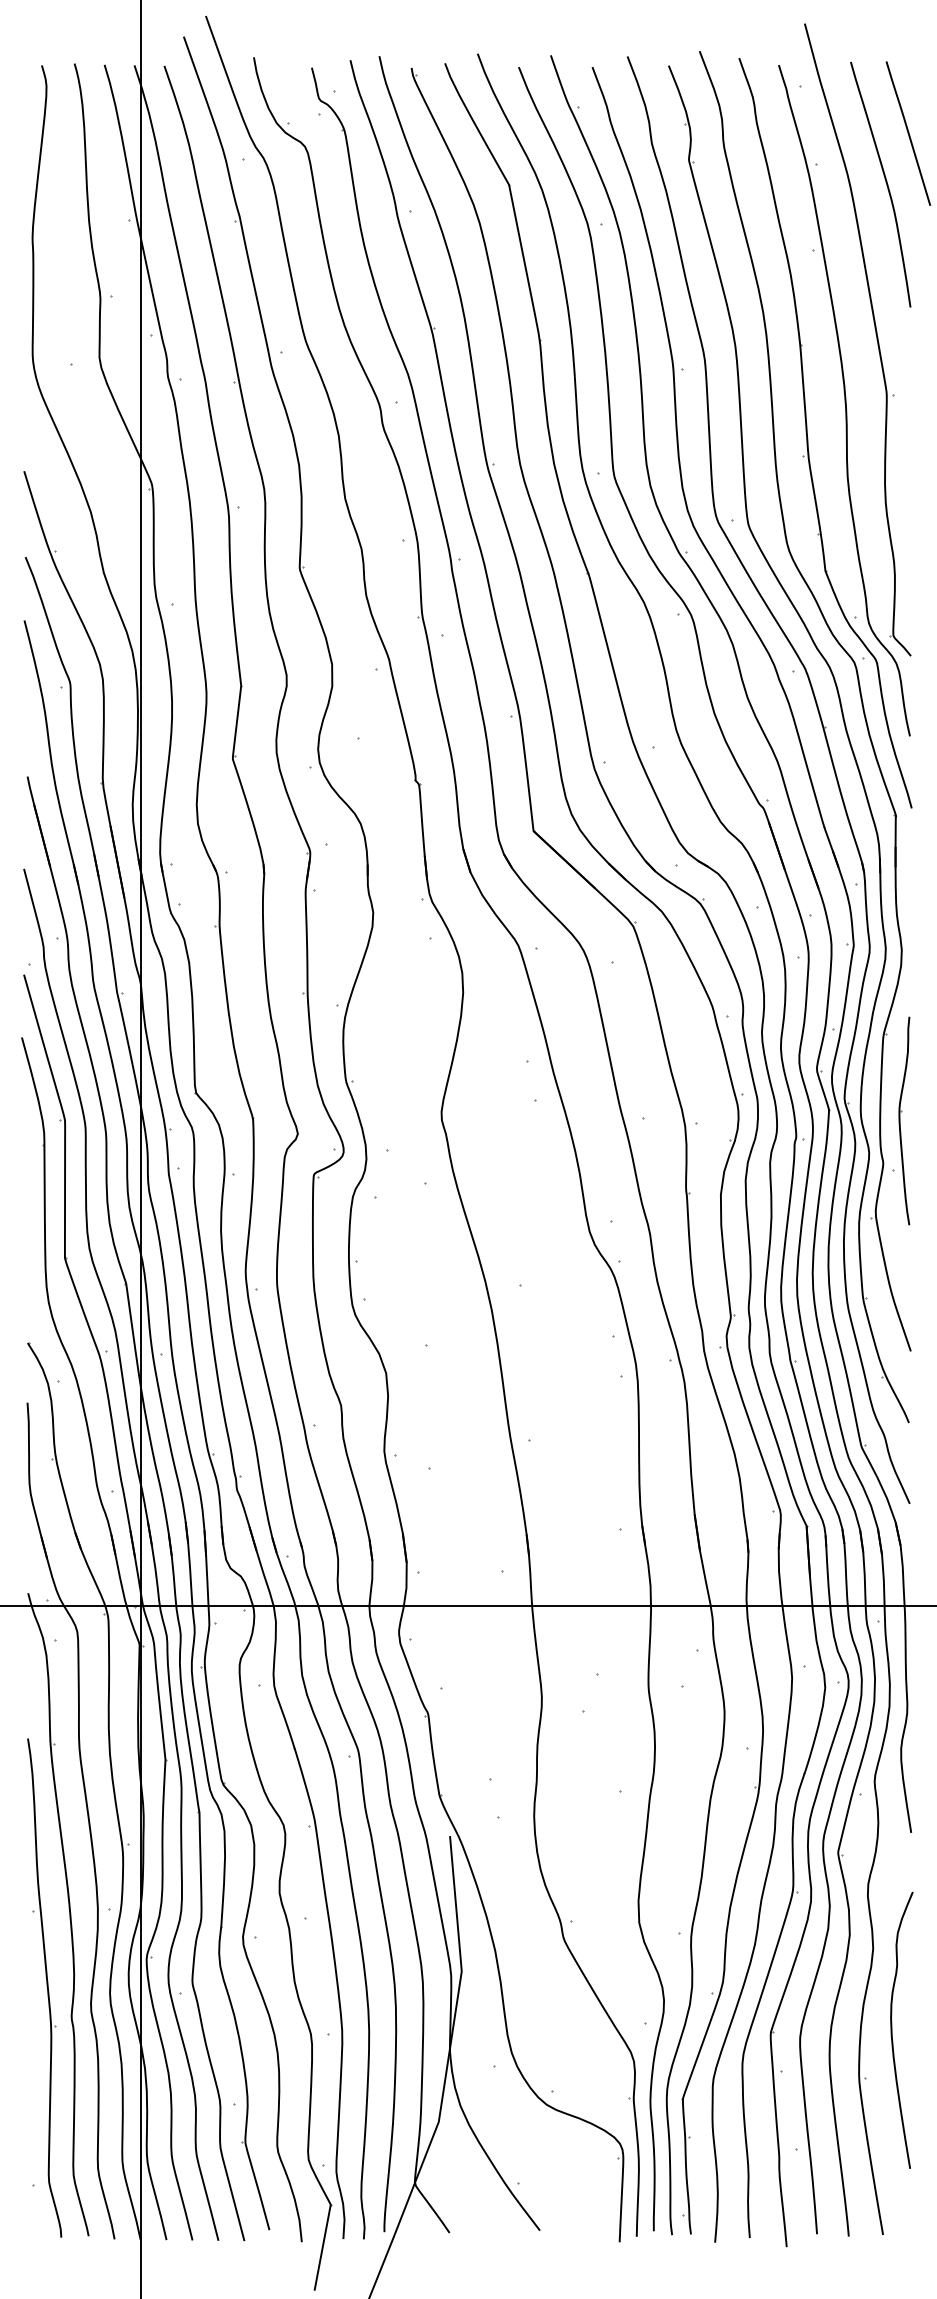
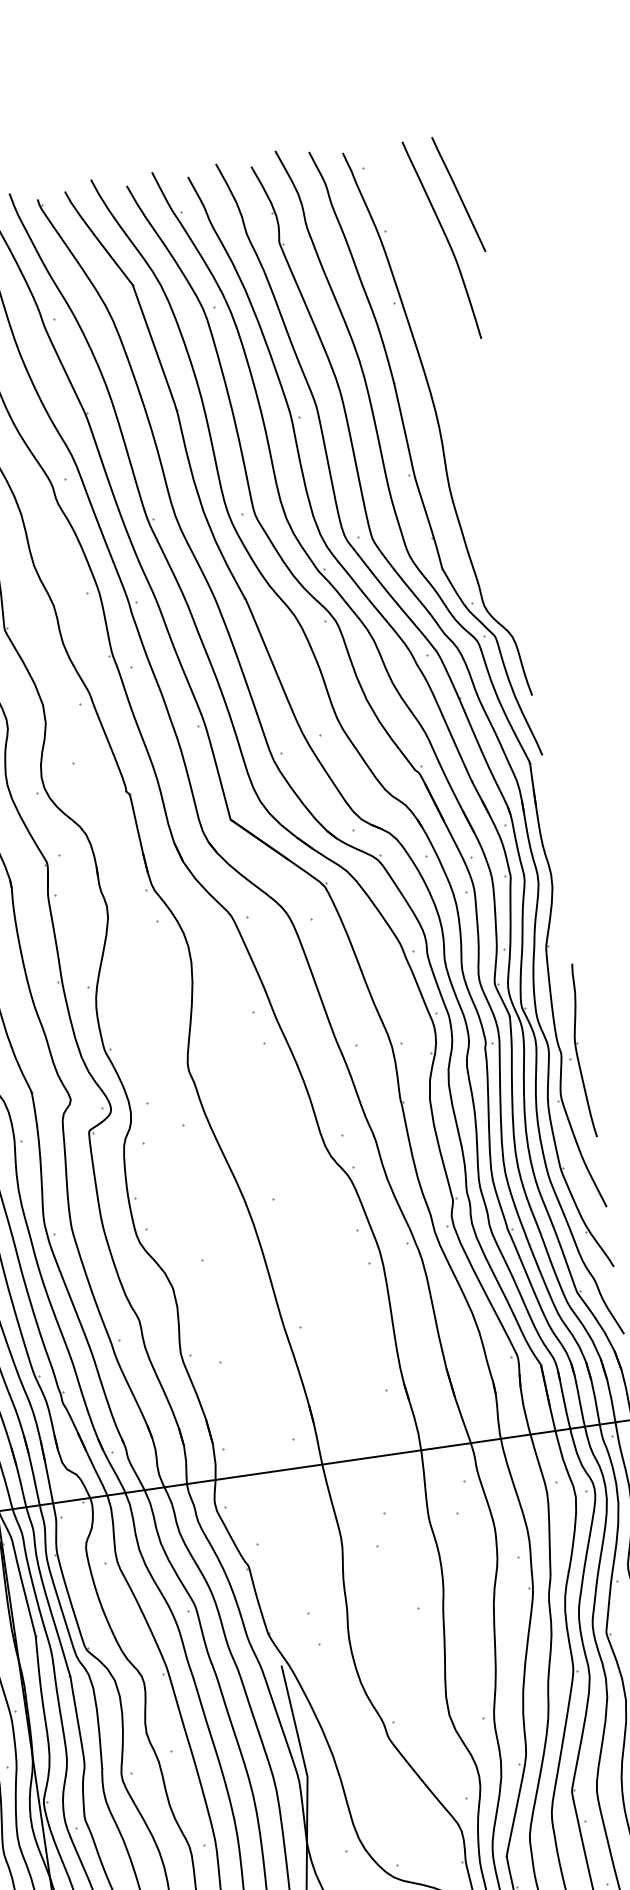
part: (875, 334) -> (455, 365), removed
part: (904, 1120) -> (580, 1050), moved

